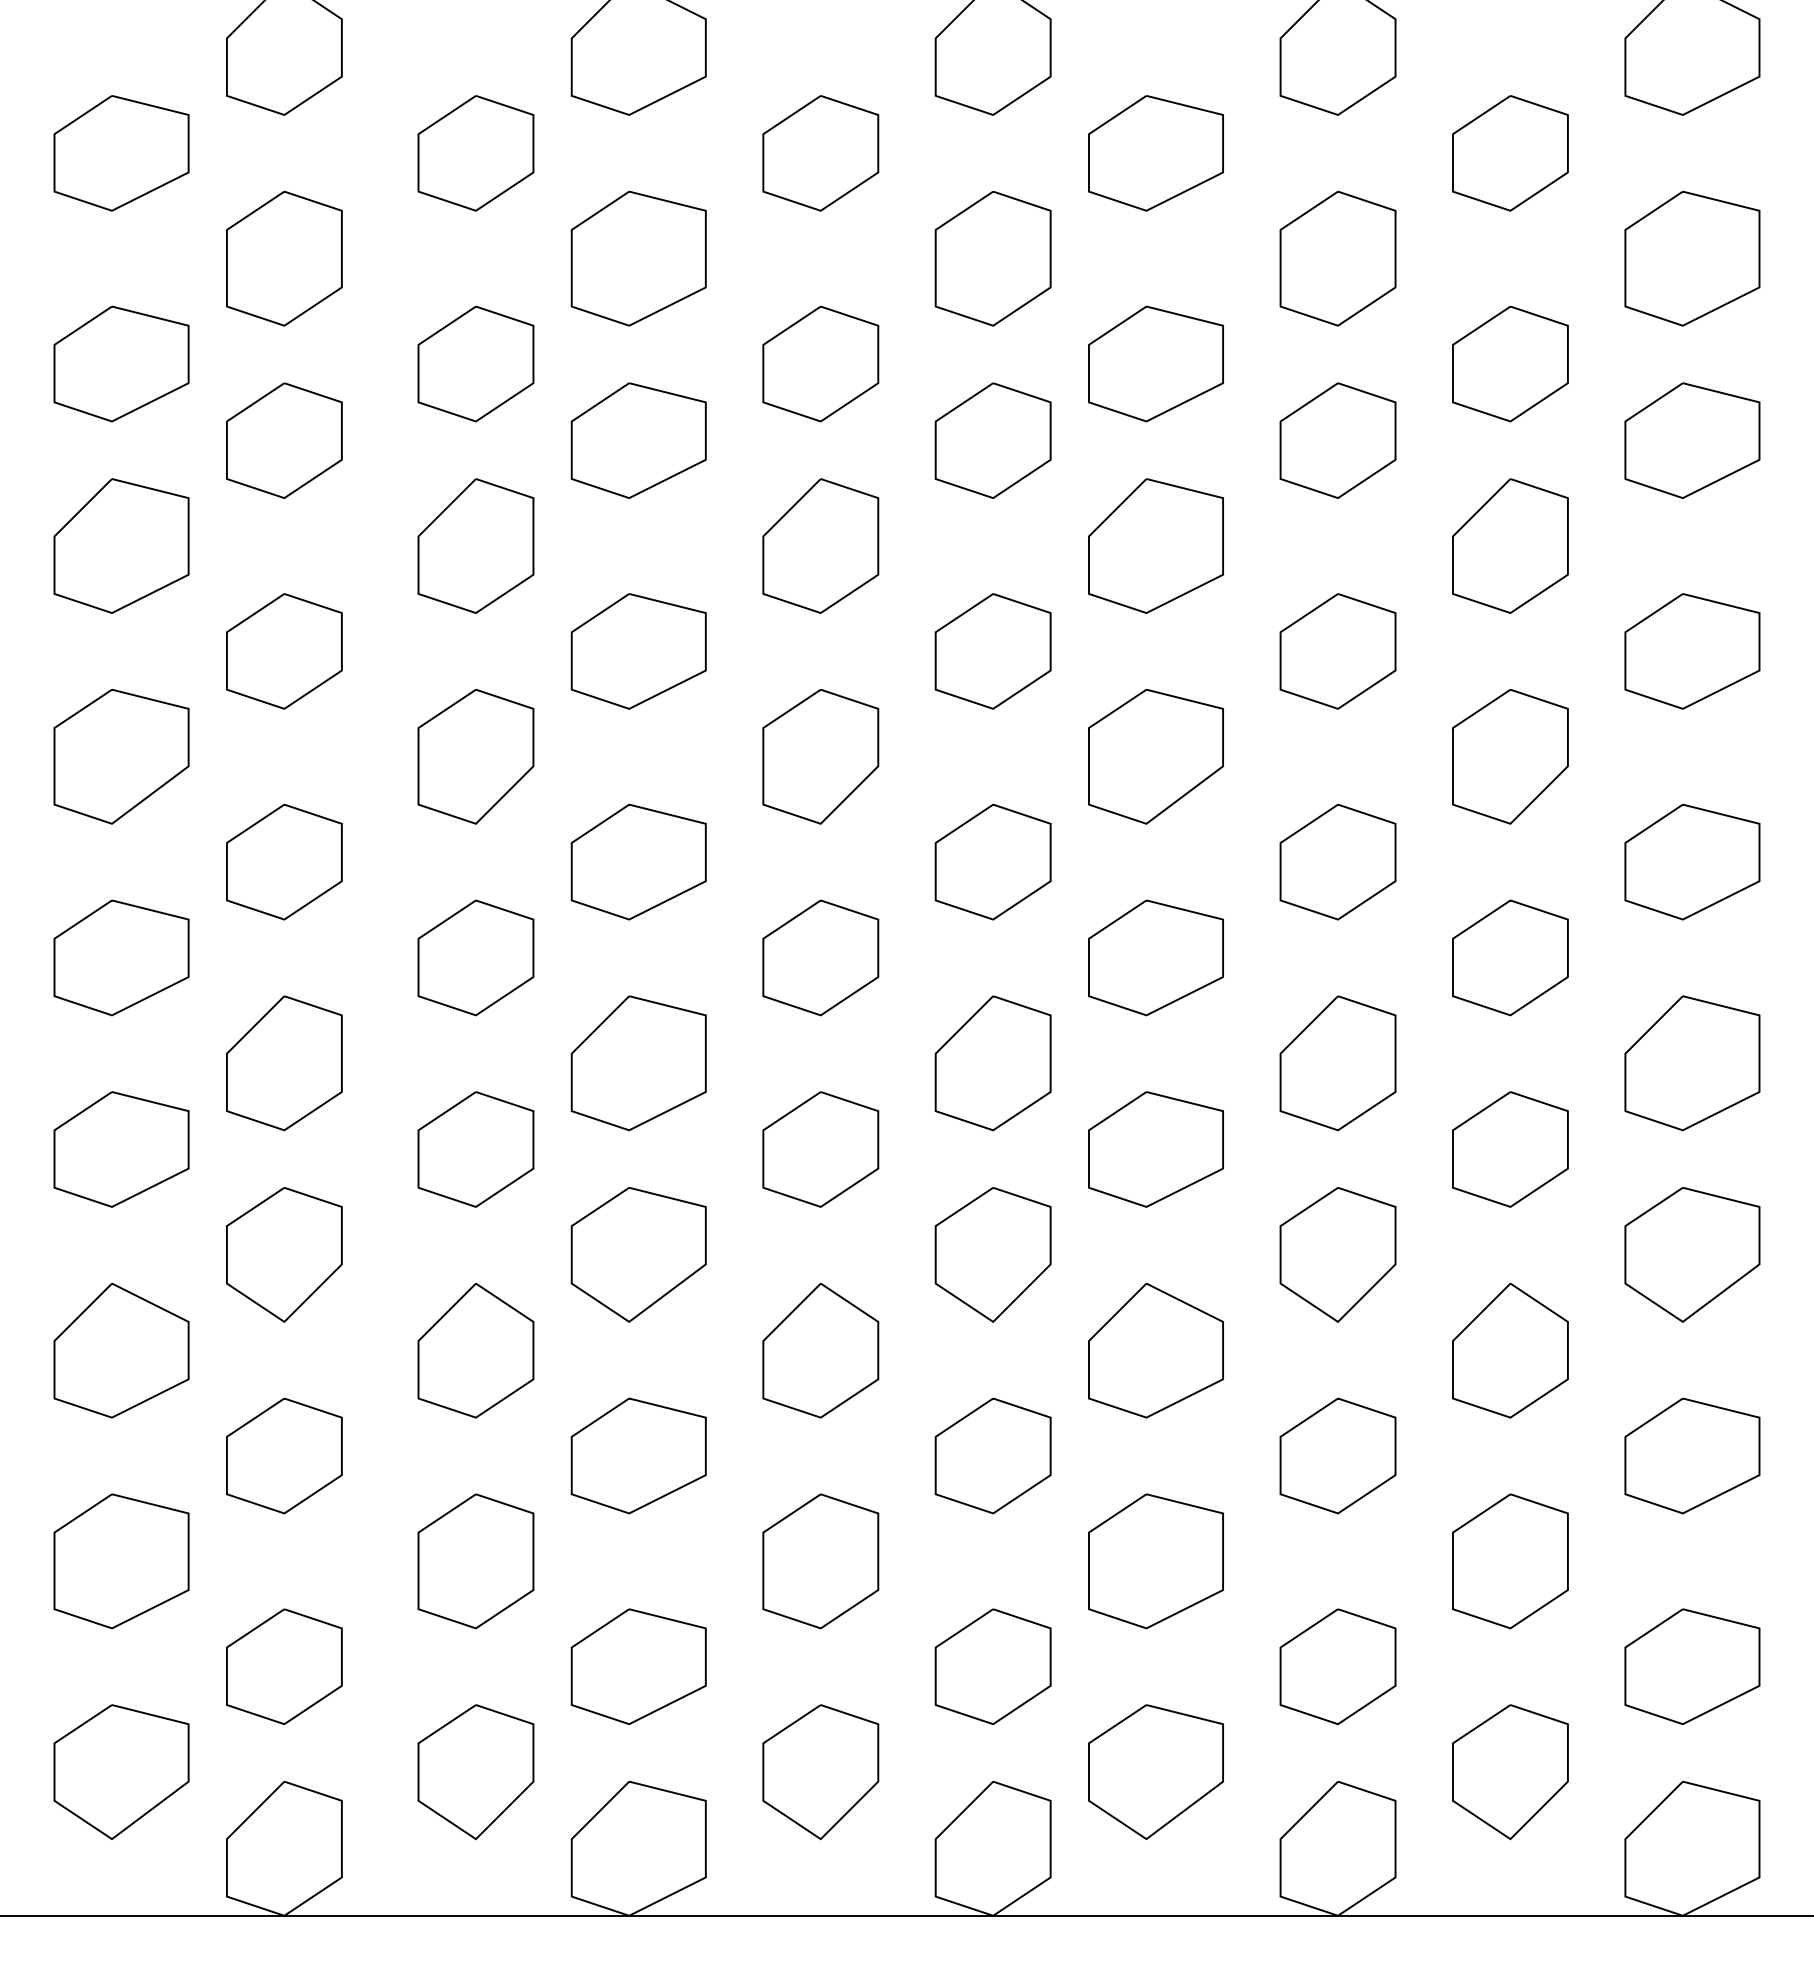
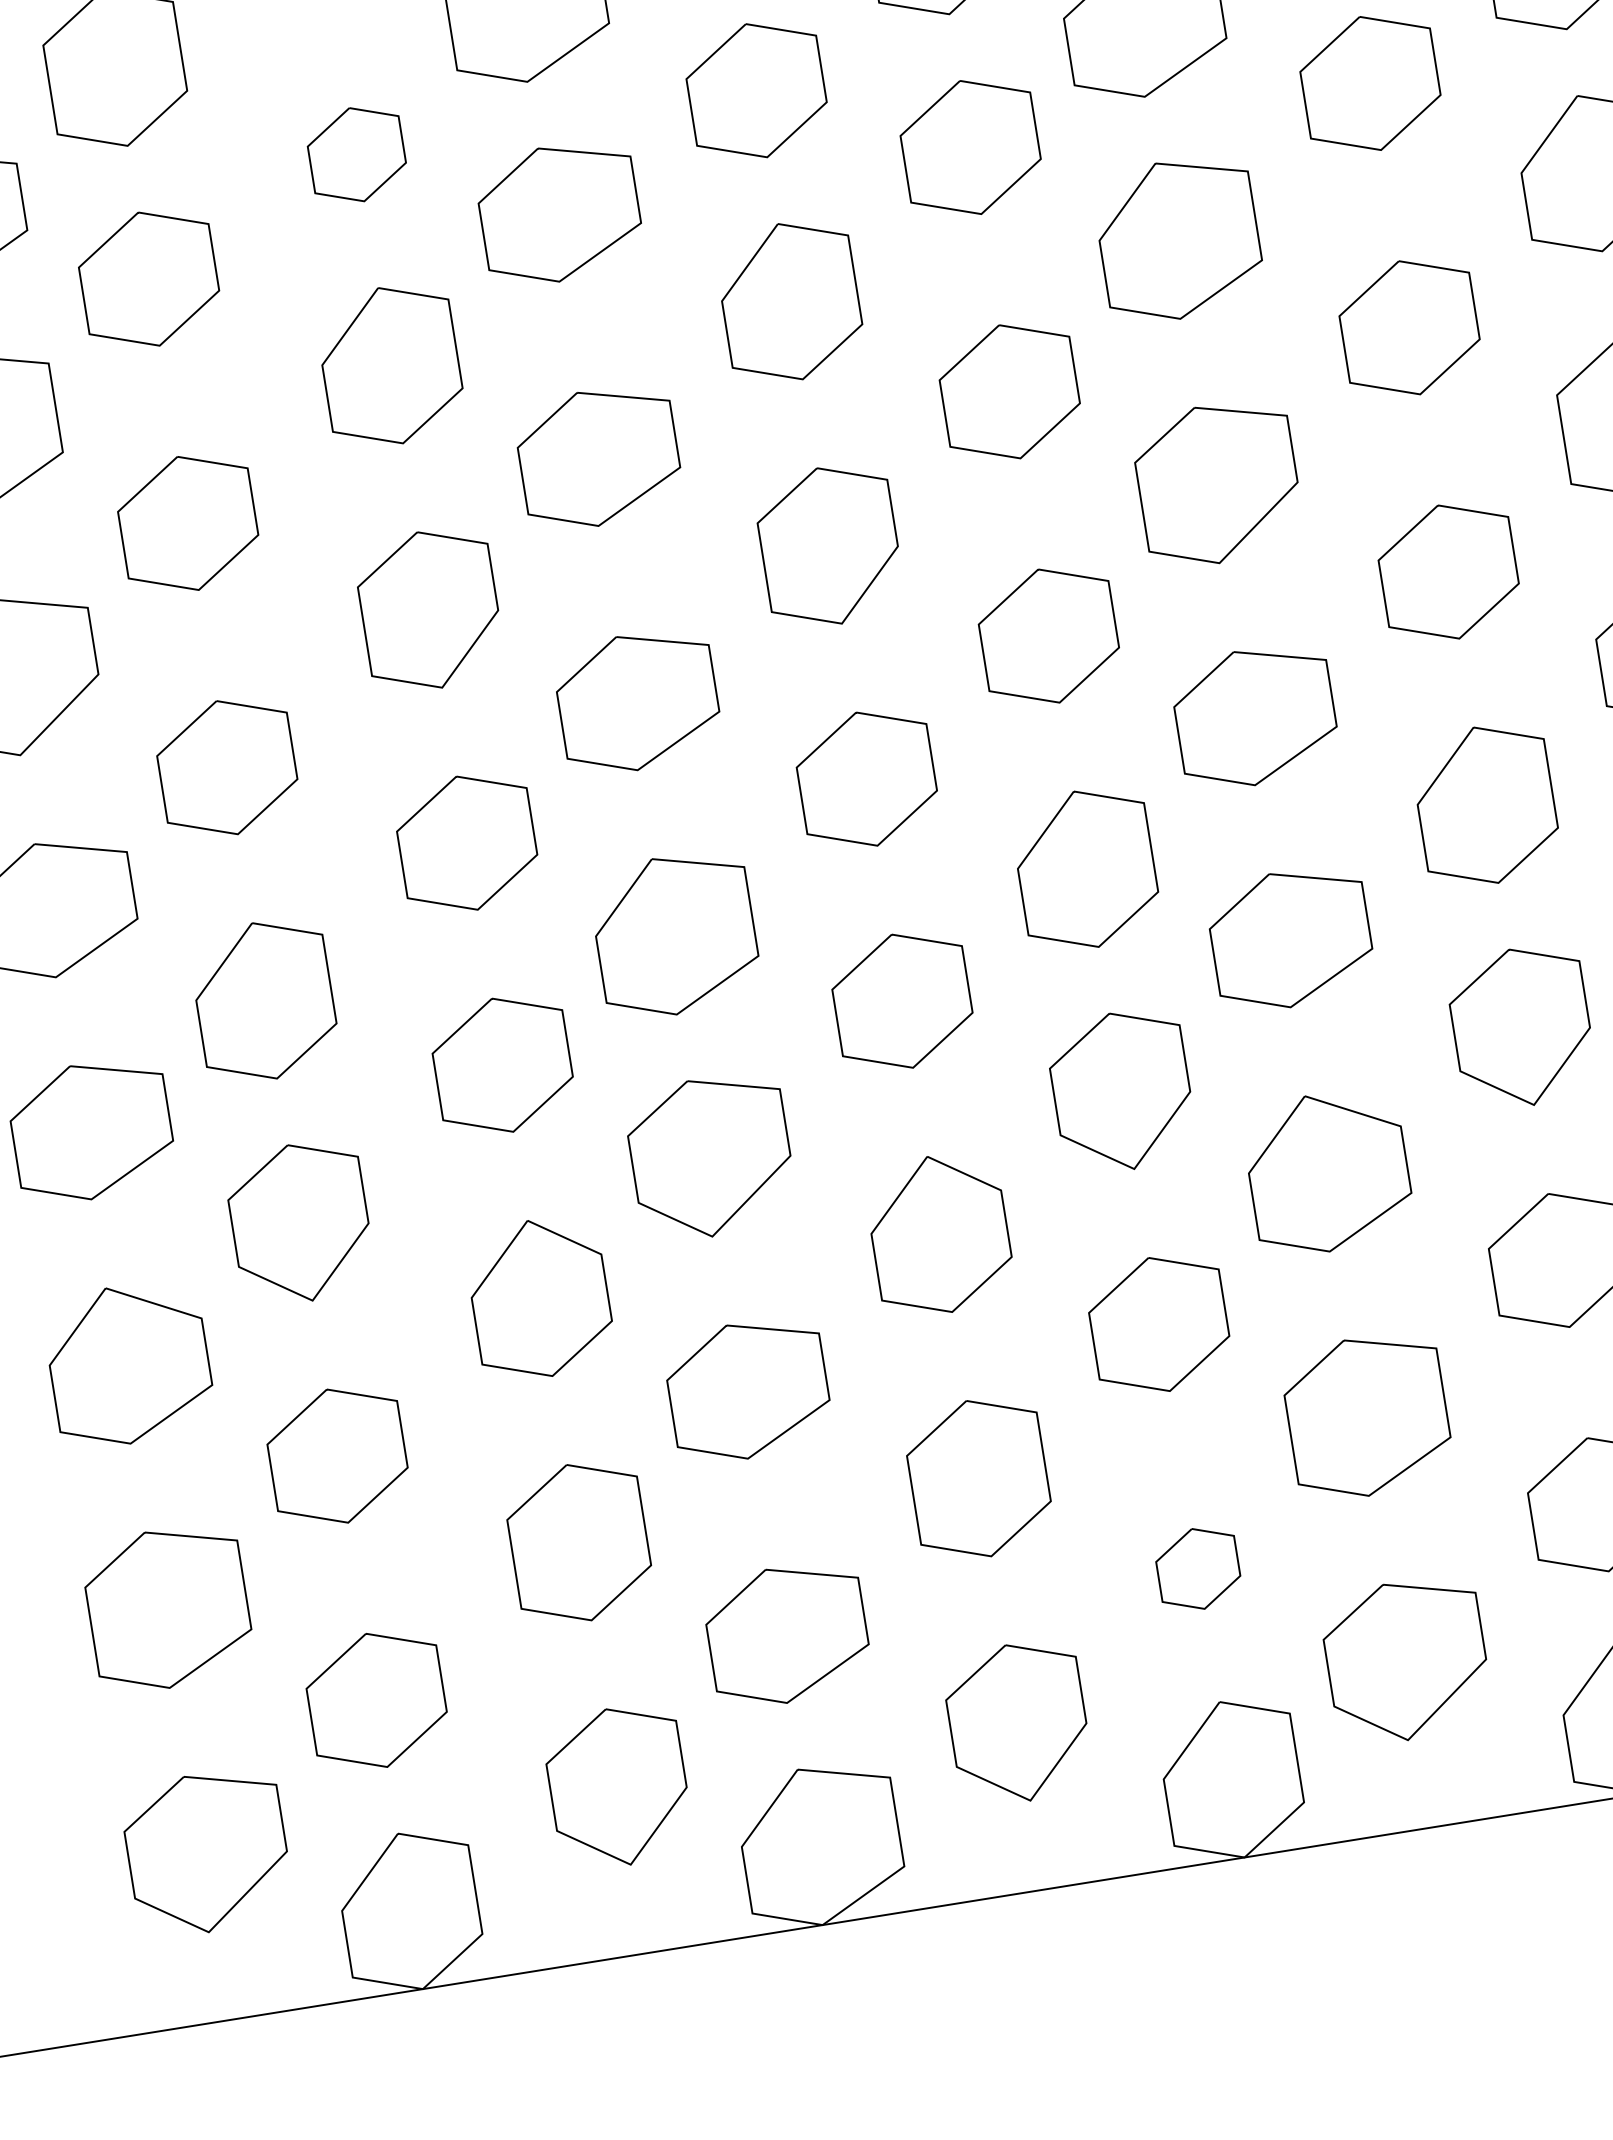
part: (475, 363) -> (356, 154), size x0.7
part: (992, 1666) -> (1197, 1568), size x0.6

